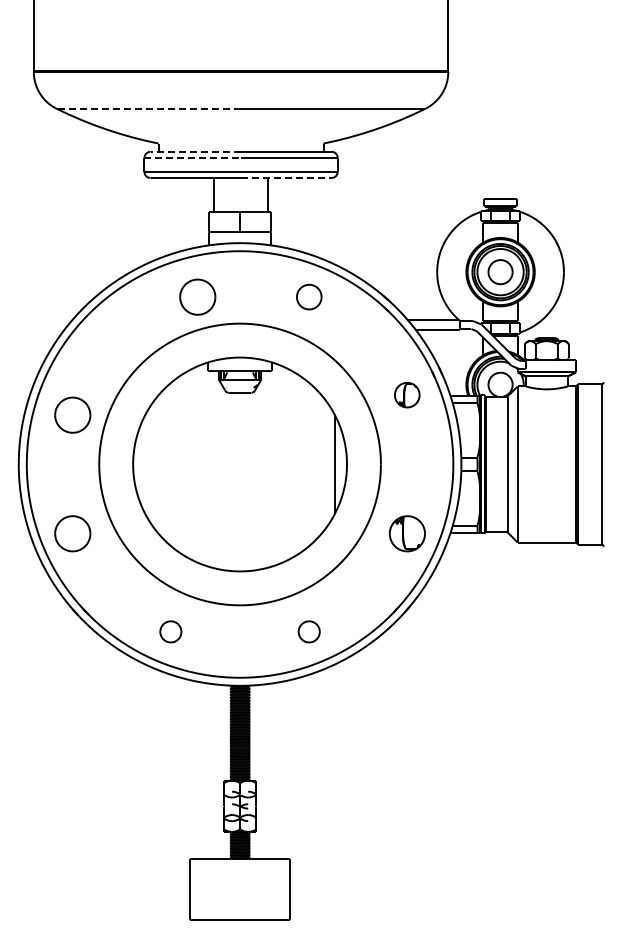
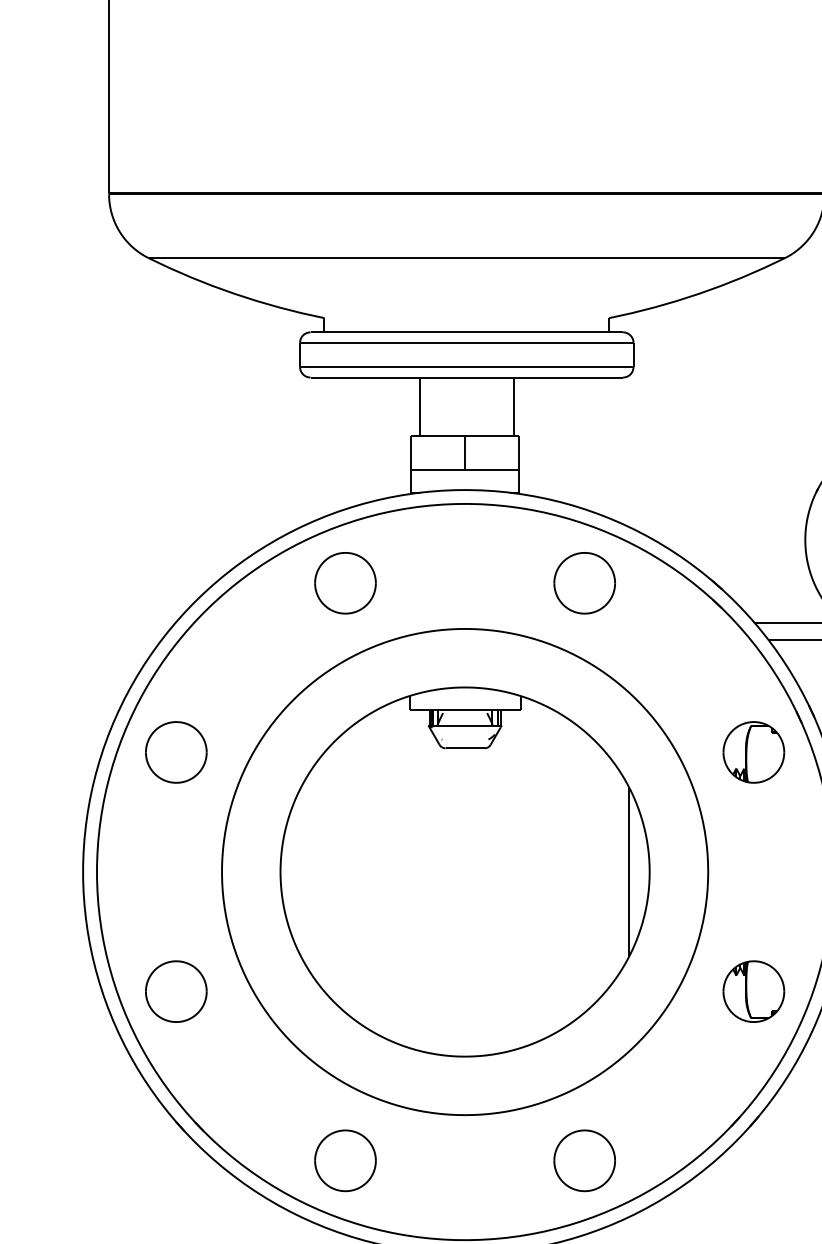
line: (148, 108) -> (307, 257), dashed -> solid
line: (195, 151) -> (388, 331), dashed -> solid
line: (193, 157) -> (384, 342), dashed -> solid
line: (286, 177) -> (545, 376), dashed -> solid
part: (197, 296) -> (344, 582), moved
part: (308, 296) -> (583, 582), size x1.43
part: (406, 394) -> (752, 751), size x1.43
part: (72, 414) -> (175, 751), moved
part: (170, 631) -> (344, 1160), size x1.67
part: (308, 631) -> (583, 1160), size x1.67

